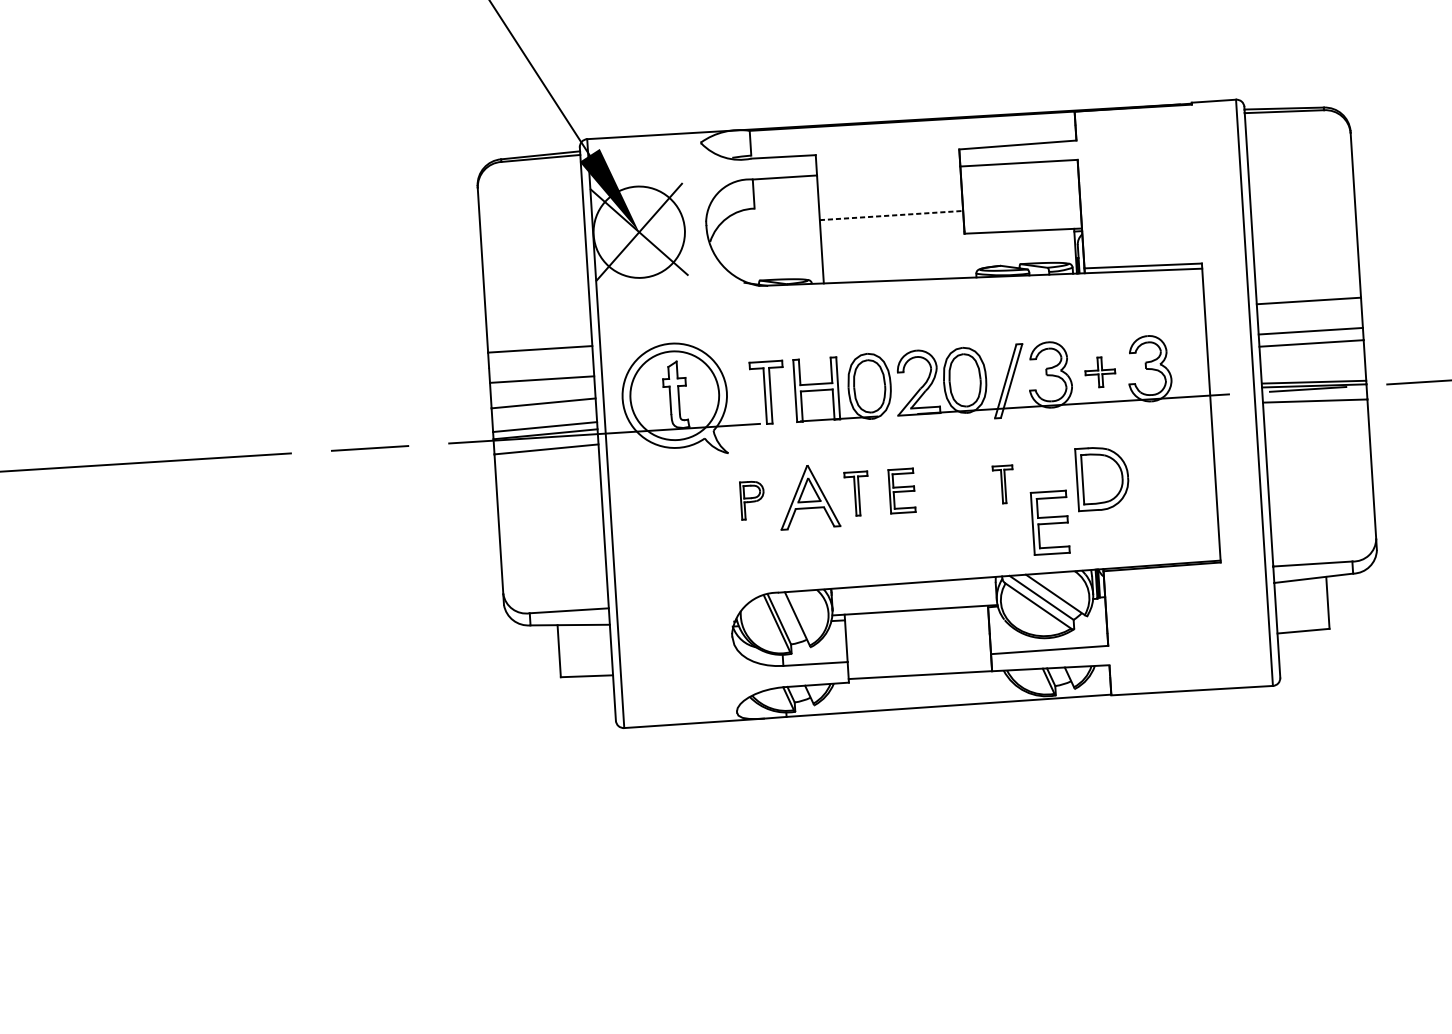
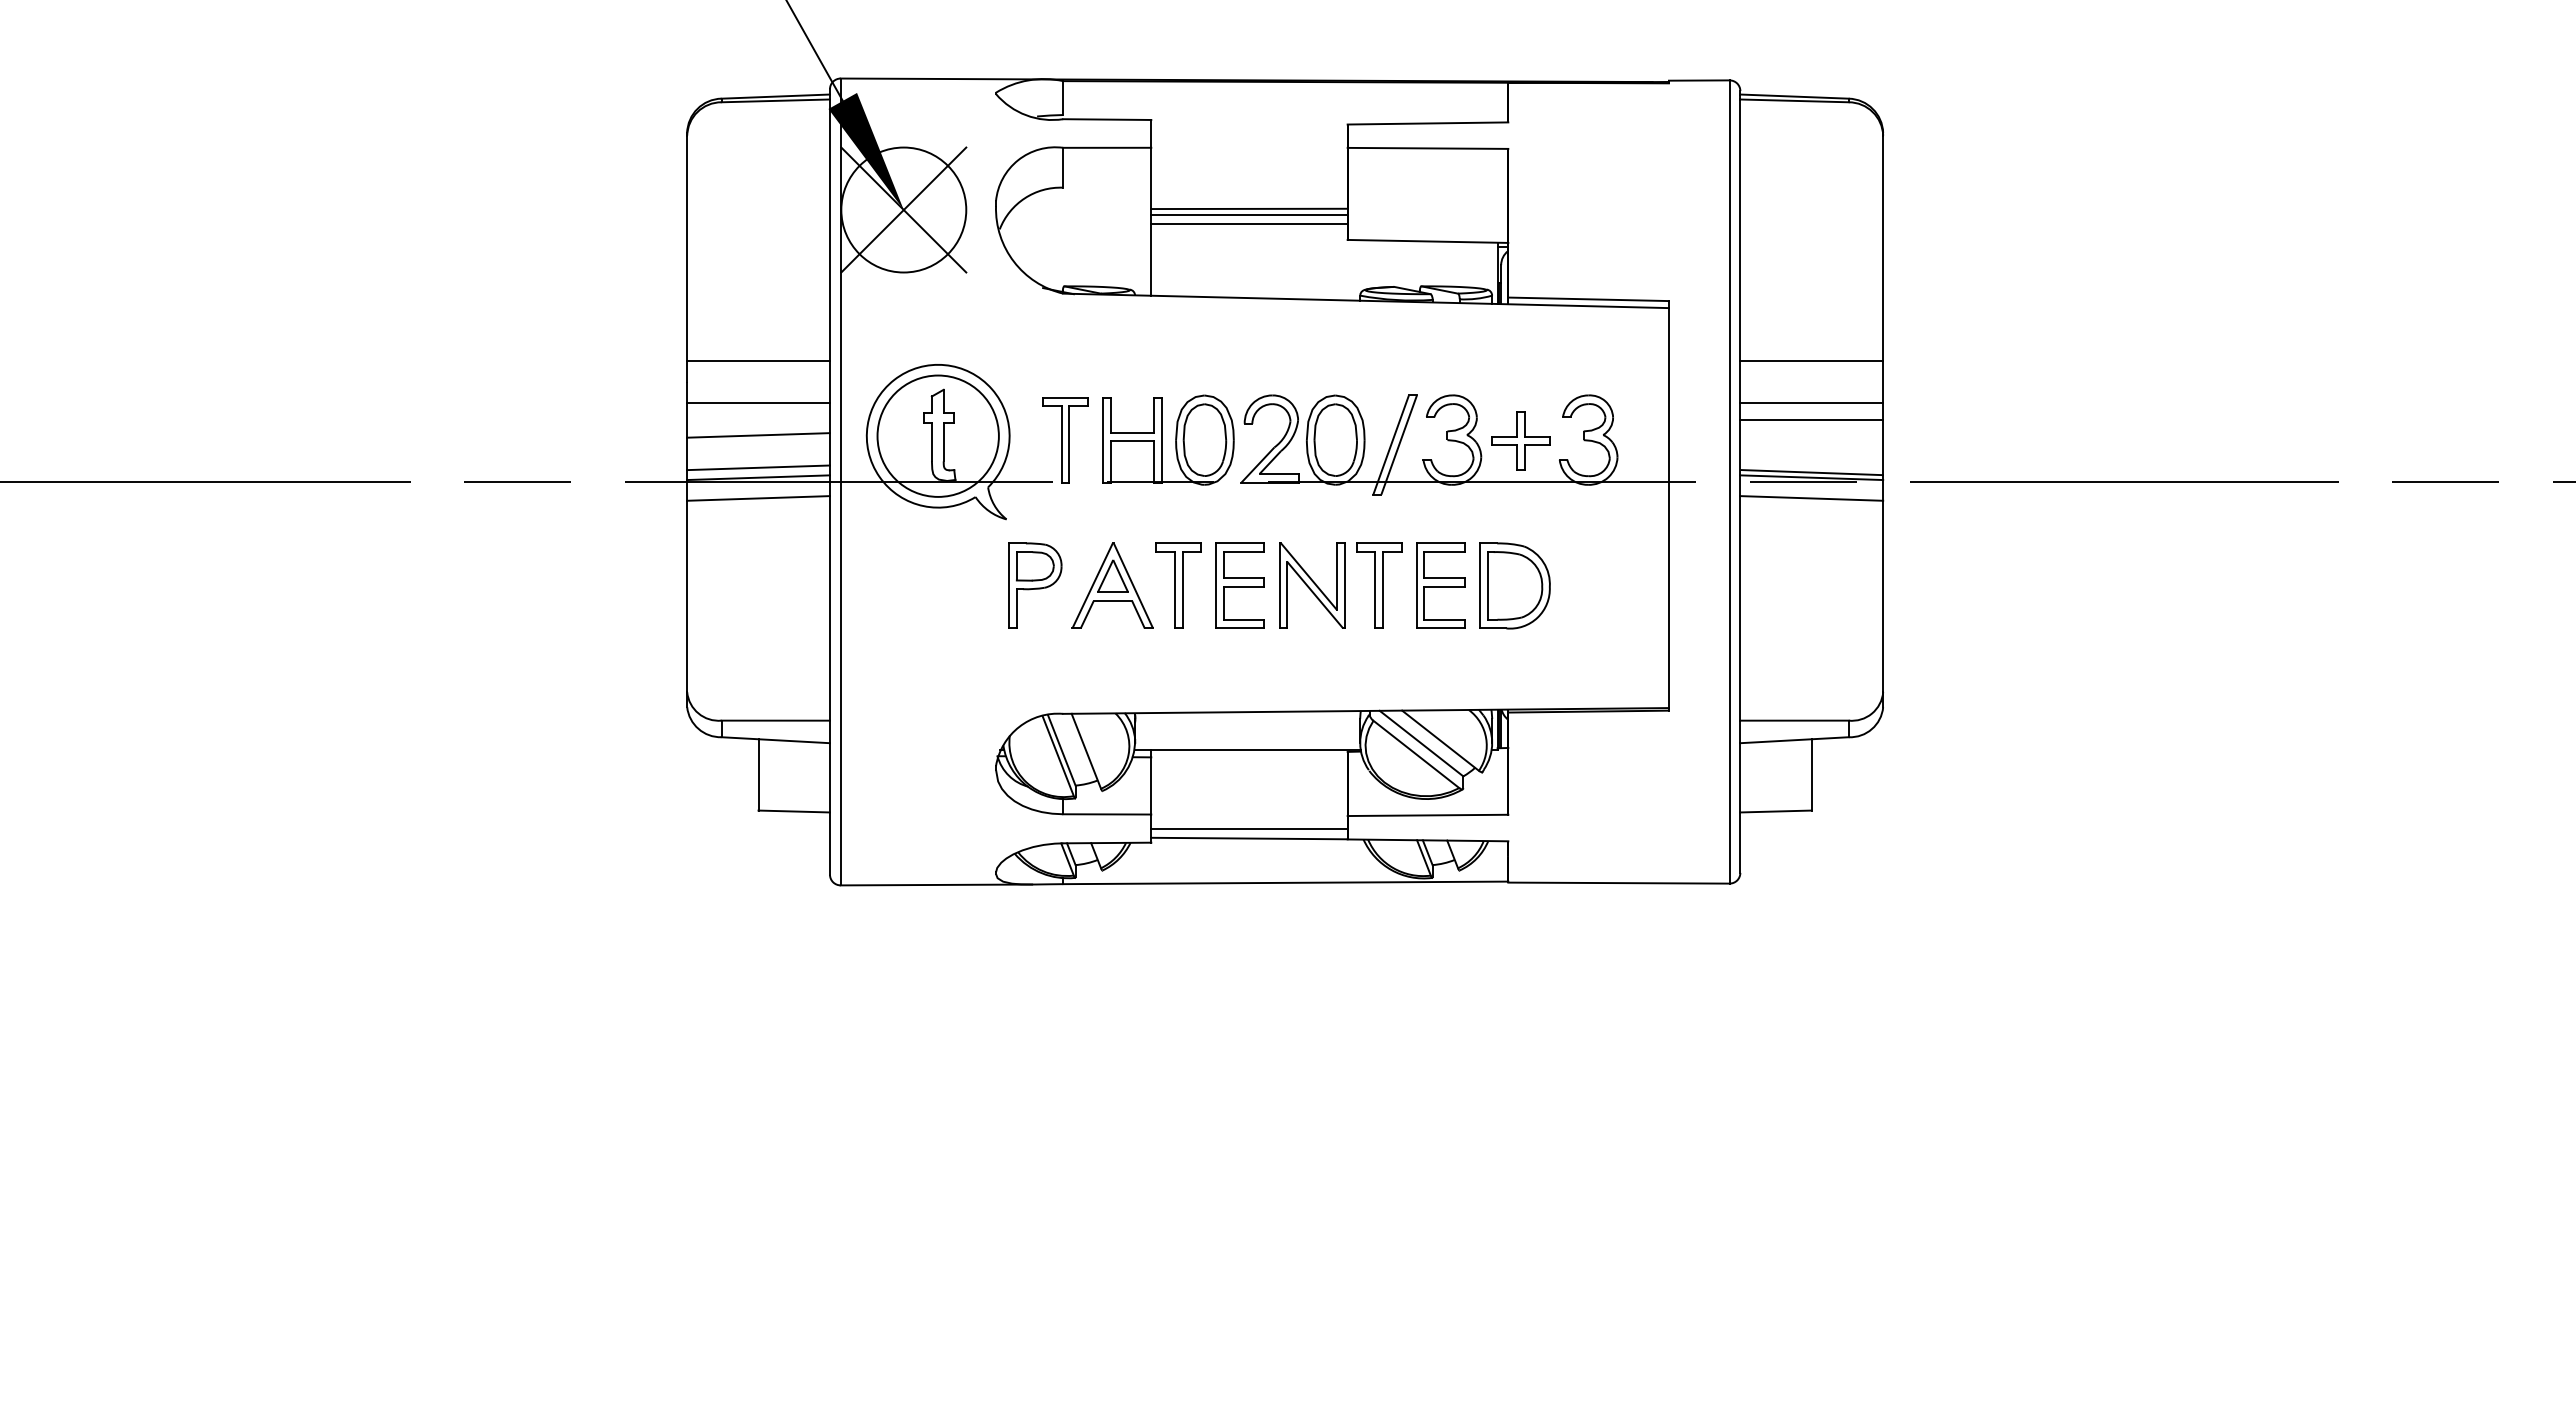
line: (891, 215) -> (1249, 208), dashed -> solid
line: (891, 220) -> (1249, 215), added
line: (892, 226) -> (1249, 223), added
part: (1099, 372) -> (1520, 440), size x1.43
part: (1003, 484) -> (1379, 585), size x1.67
part: (954, 487) -> (1312, 585), added
part: (901, 490) -> (1239, 585), size x1.43
part: (857, 493) -> (1178, 585), size x1.43
part: (752, 500) -> (1035, 585), size x1.67
part: (1050, 522) -> (1440, 585), moved
line: (920, 668) -> (1249, 829), added

